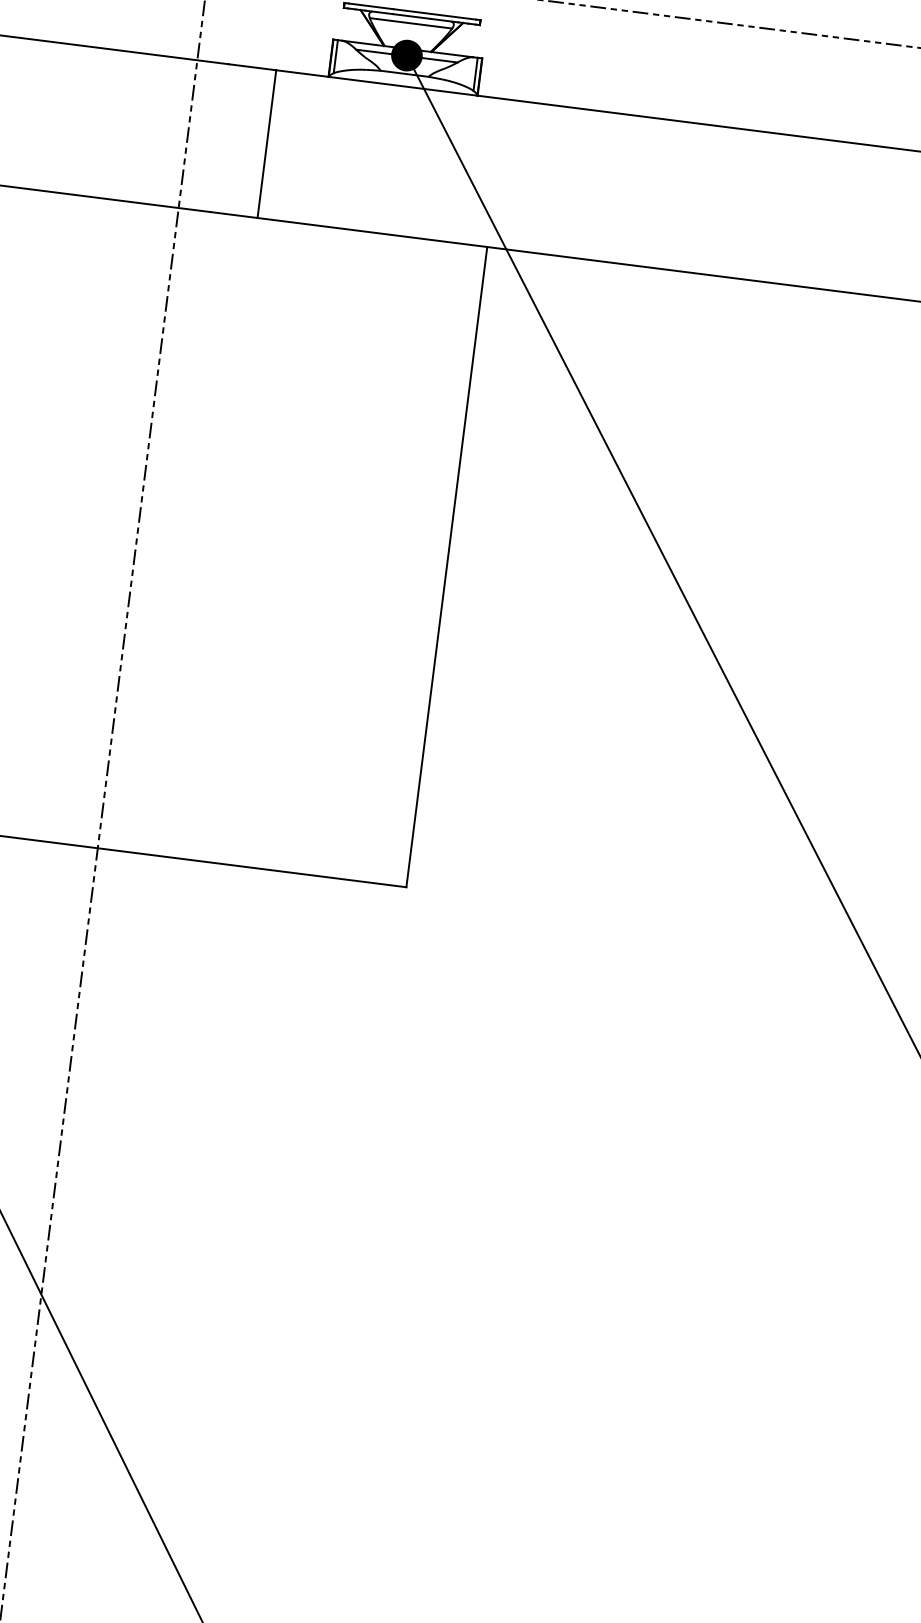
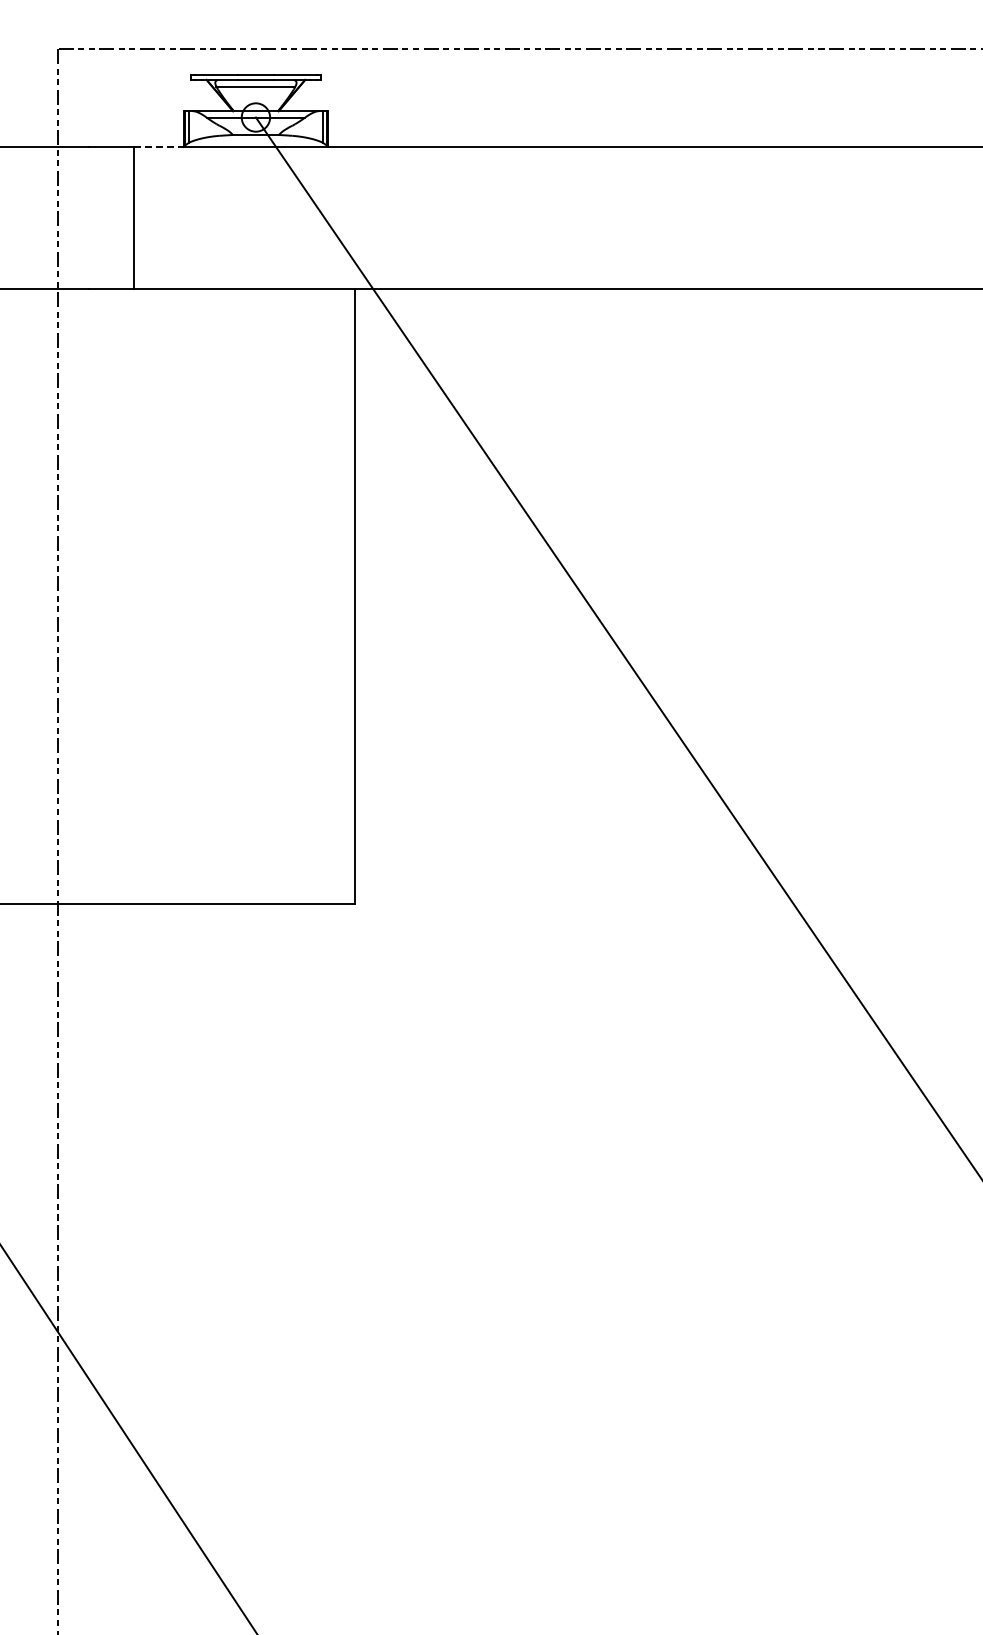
fill: (406, 55) -> (255, 117), removed
line: (302, 73) -> (159, 146), solid -> dashed

